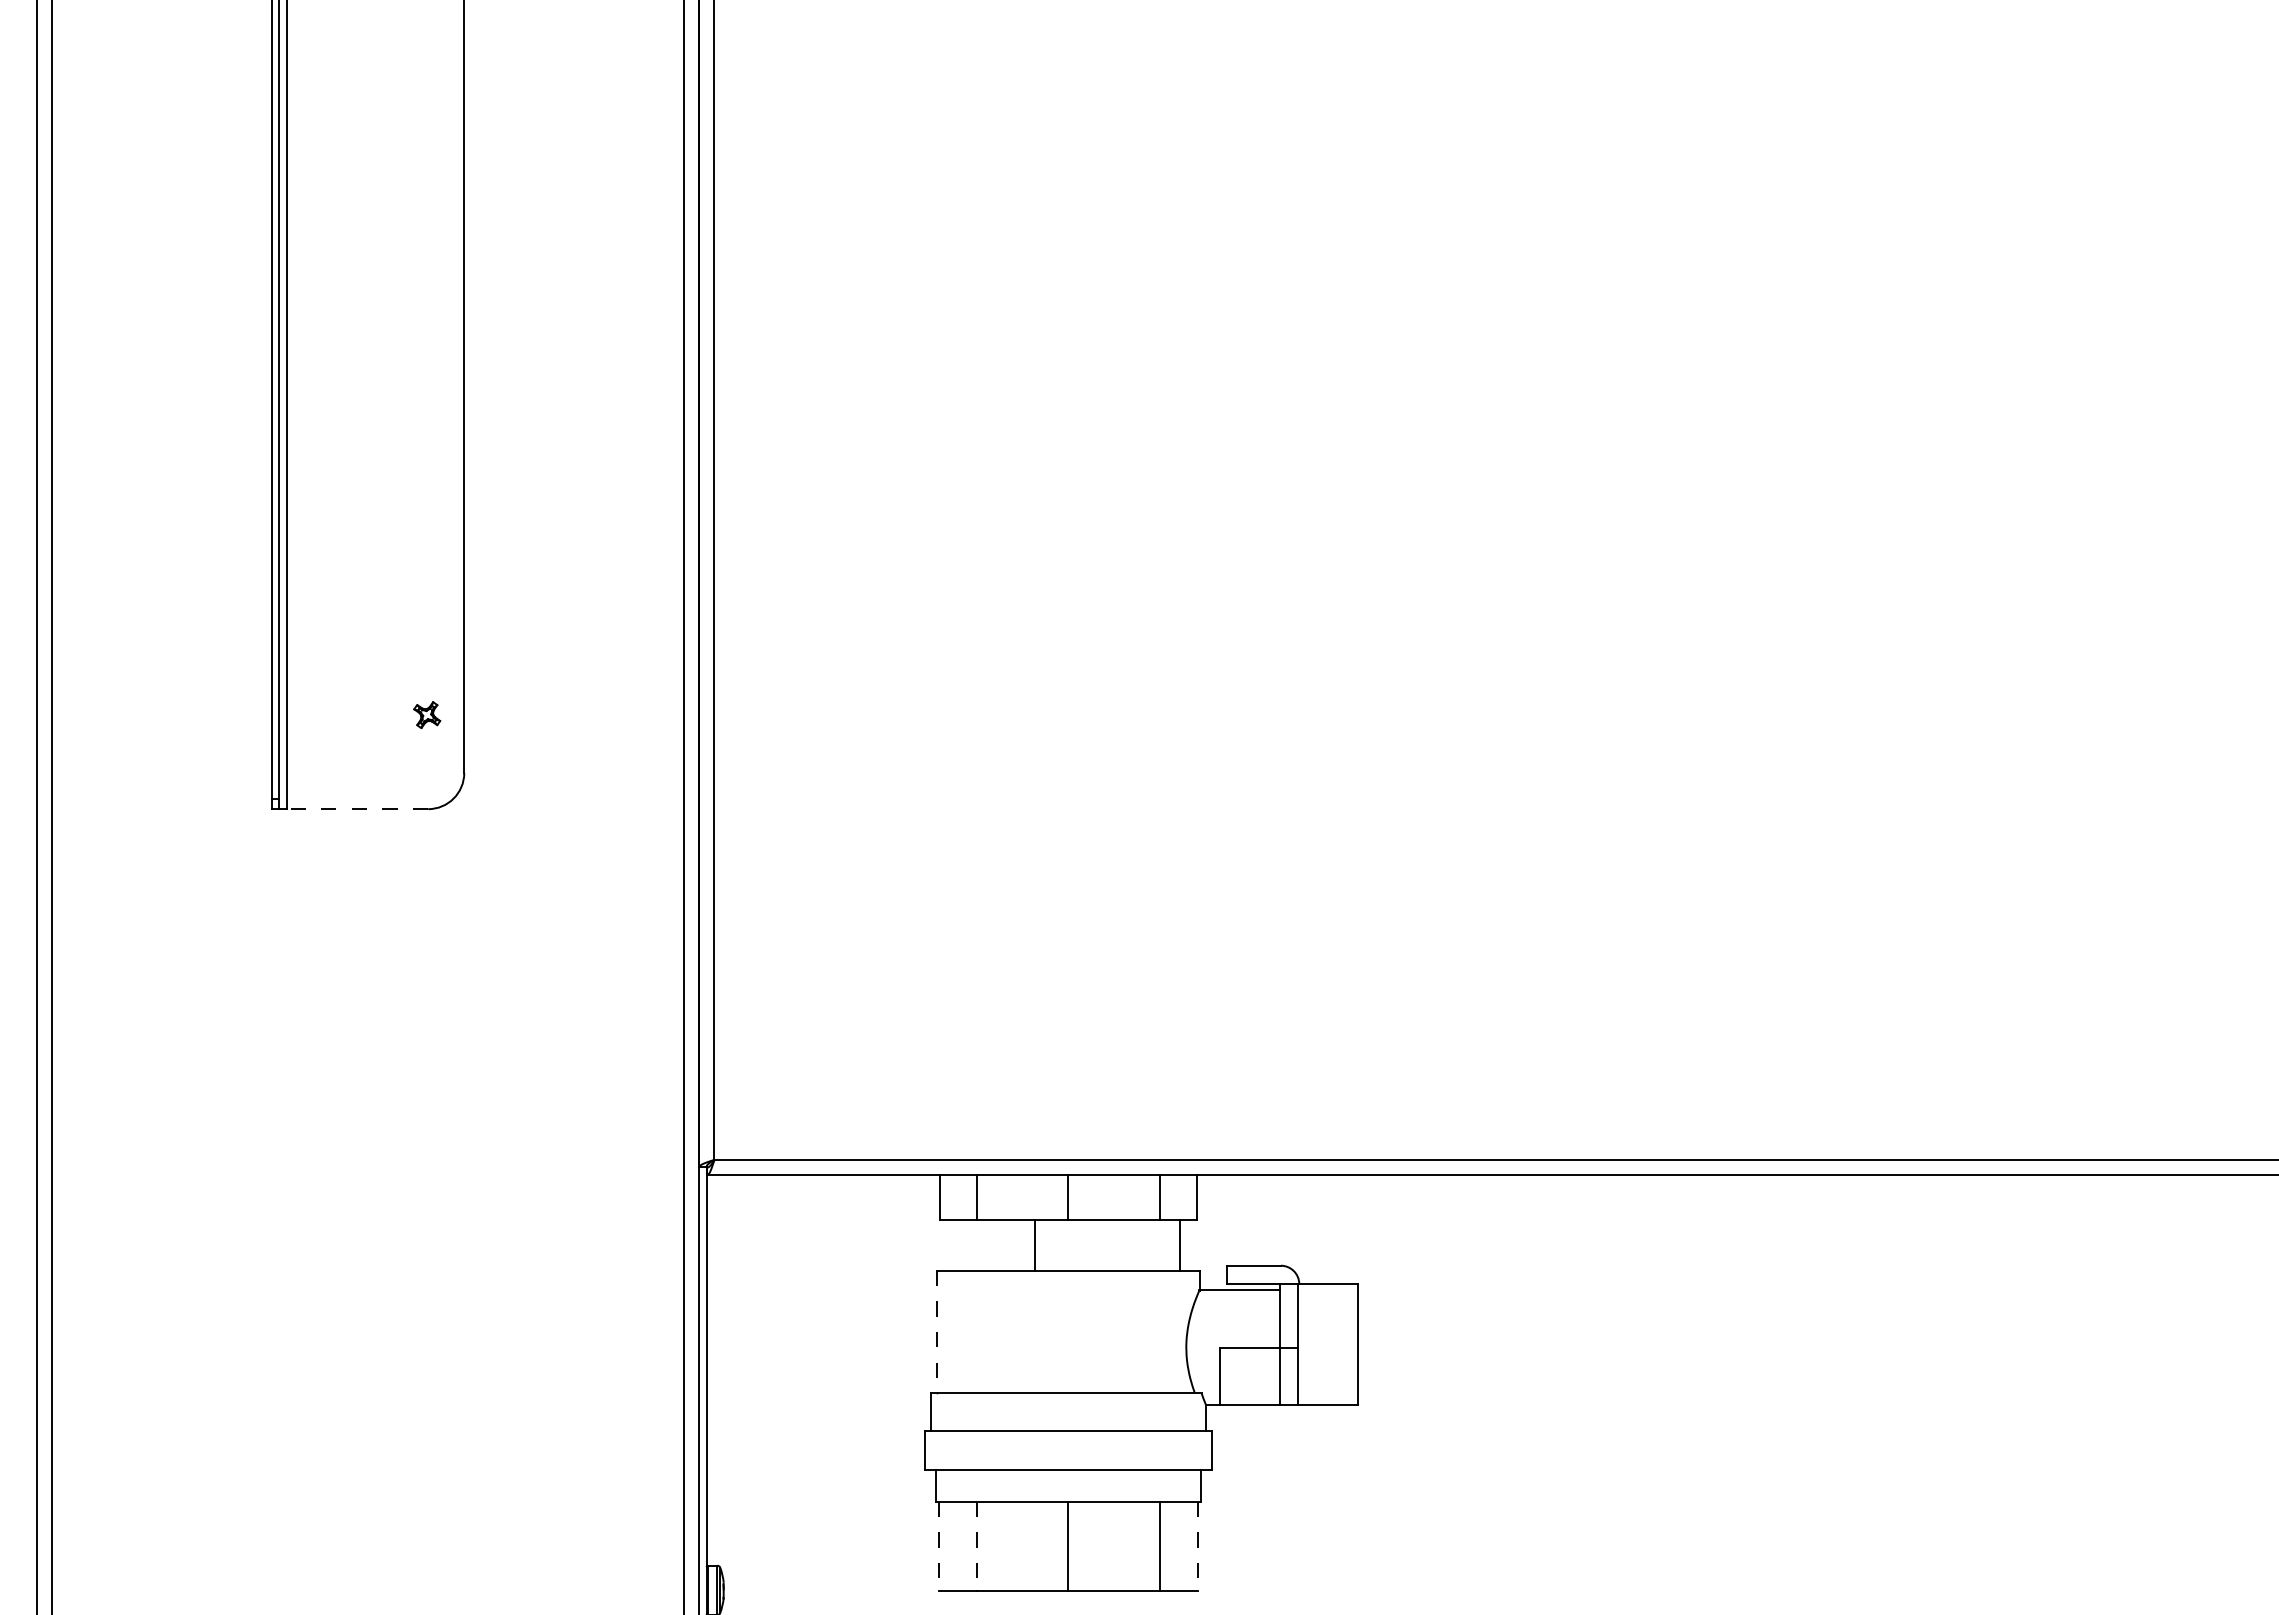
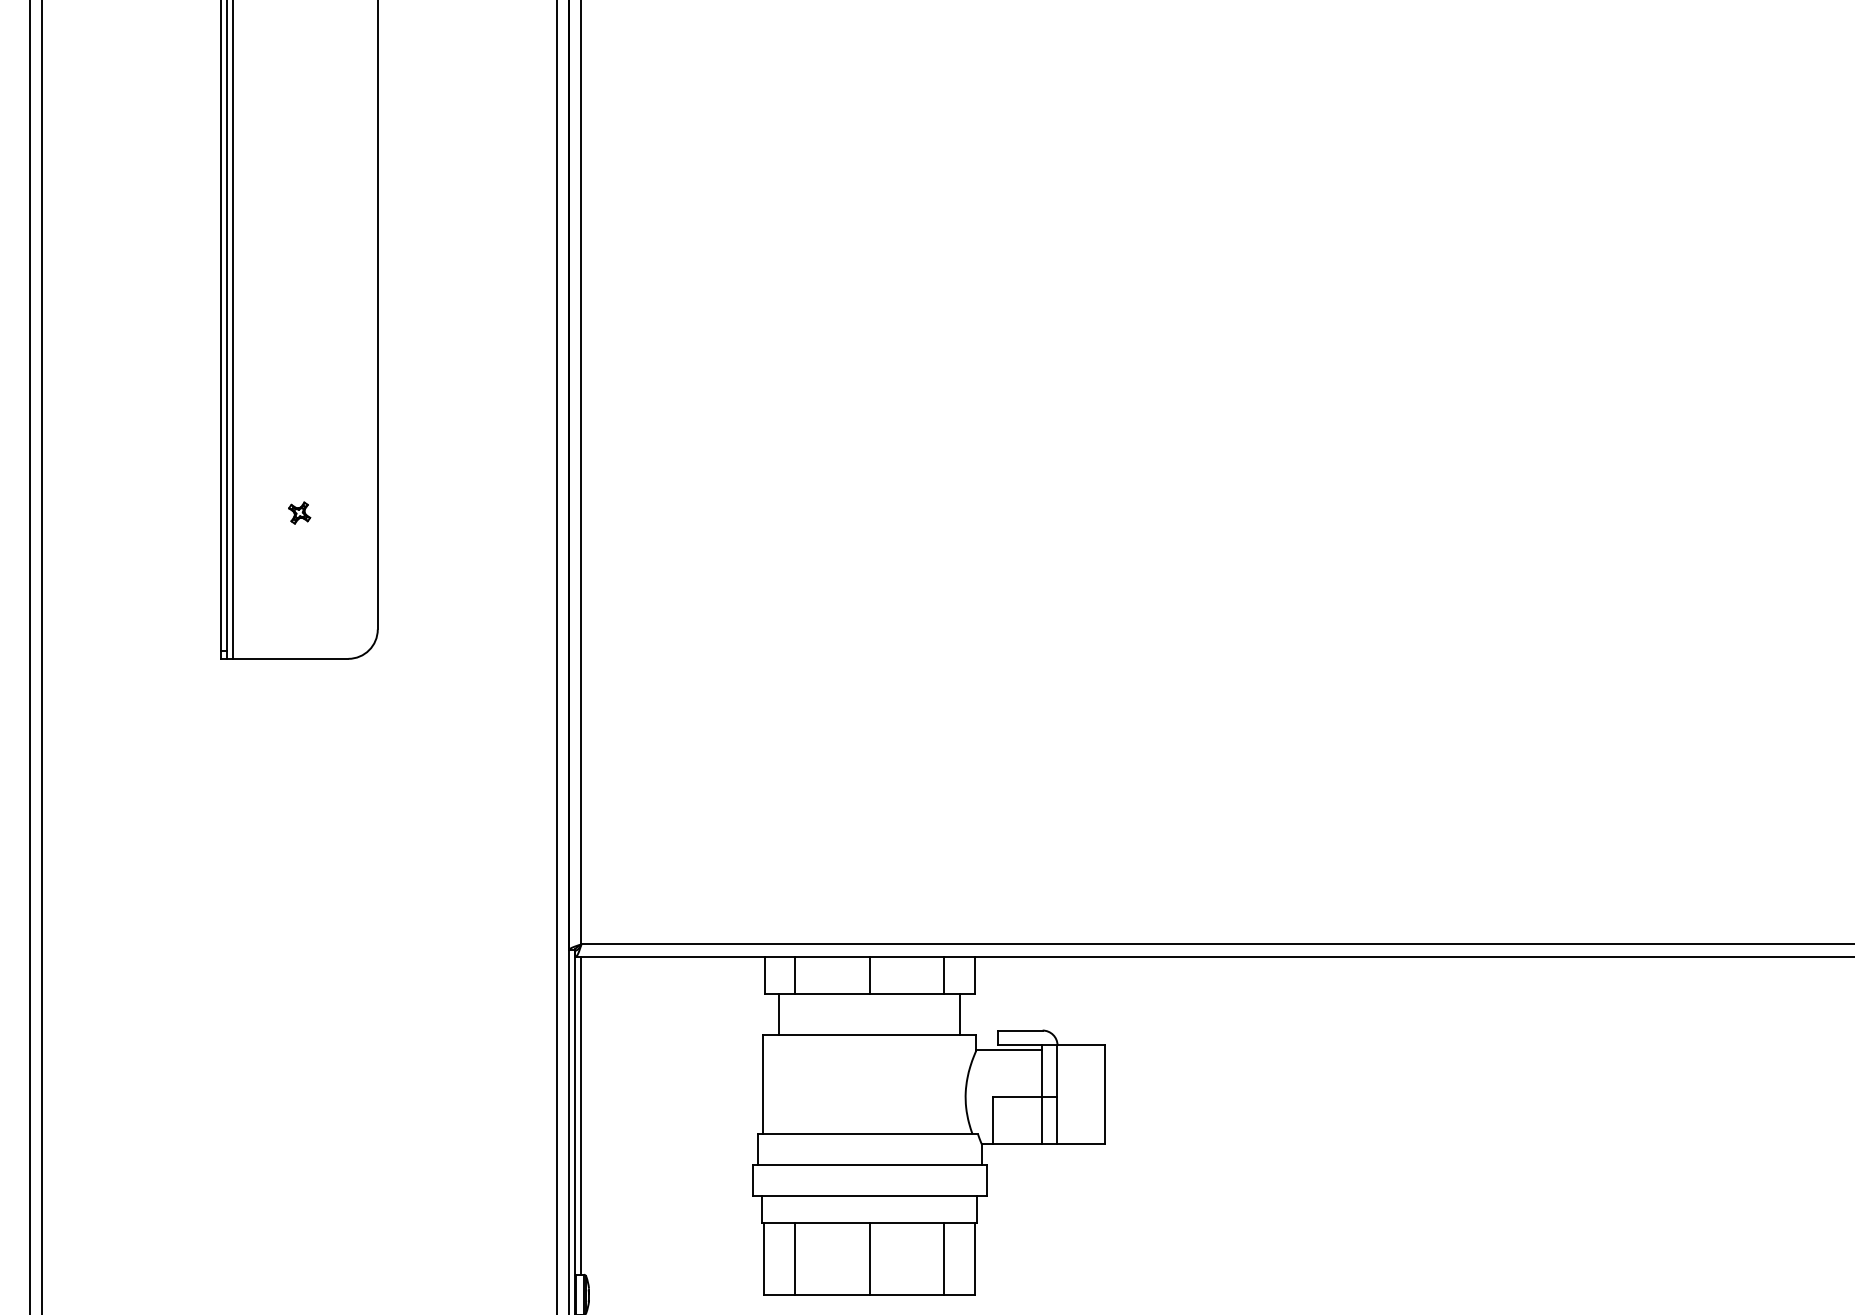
part: (427, 714) -> (299, 512), moved
line: (357, 809) -> (290, 659), dashed -> solid
line: (1035, 1245) -> (779, 1014), moved
line: (937, 1332) -> (763, 1084), dashed -> solid
line: (714, 1369) -> (581, 1115), added
line: (938, 1546) -> (763, 1259), dashed -> solid
line: (976, 1546) -> (794, 1259), dashed -> solid
line: (1198, 1546) -> (975, 1259), dashed -> solid

